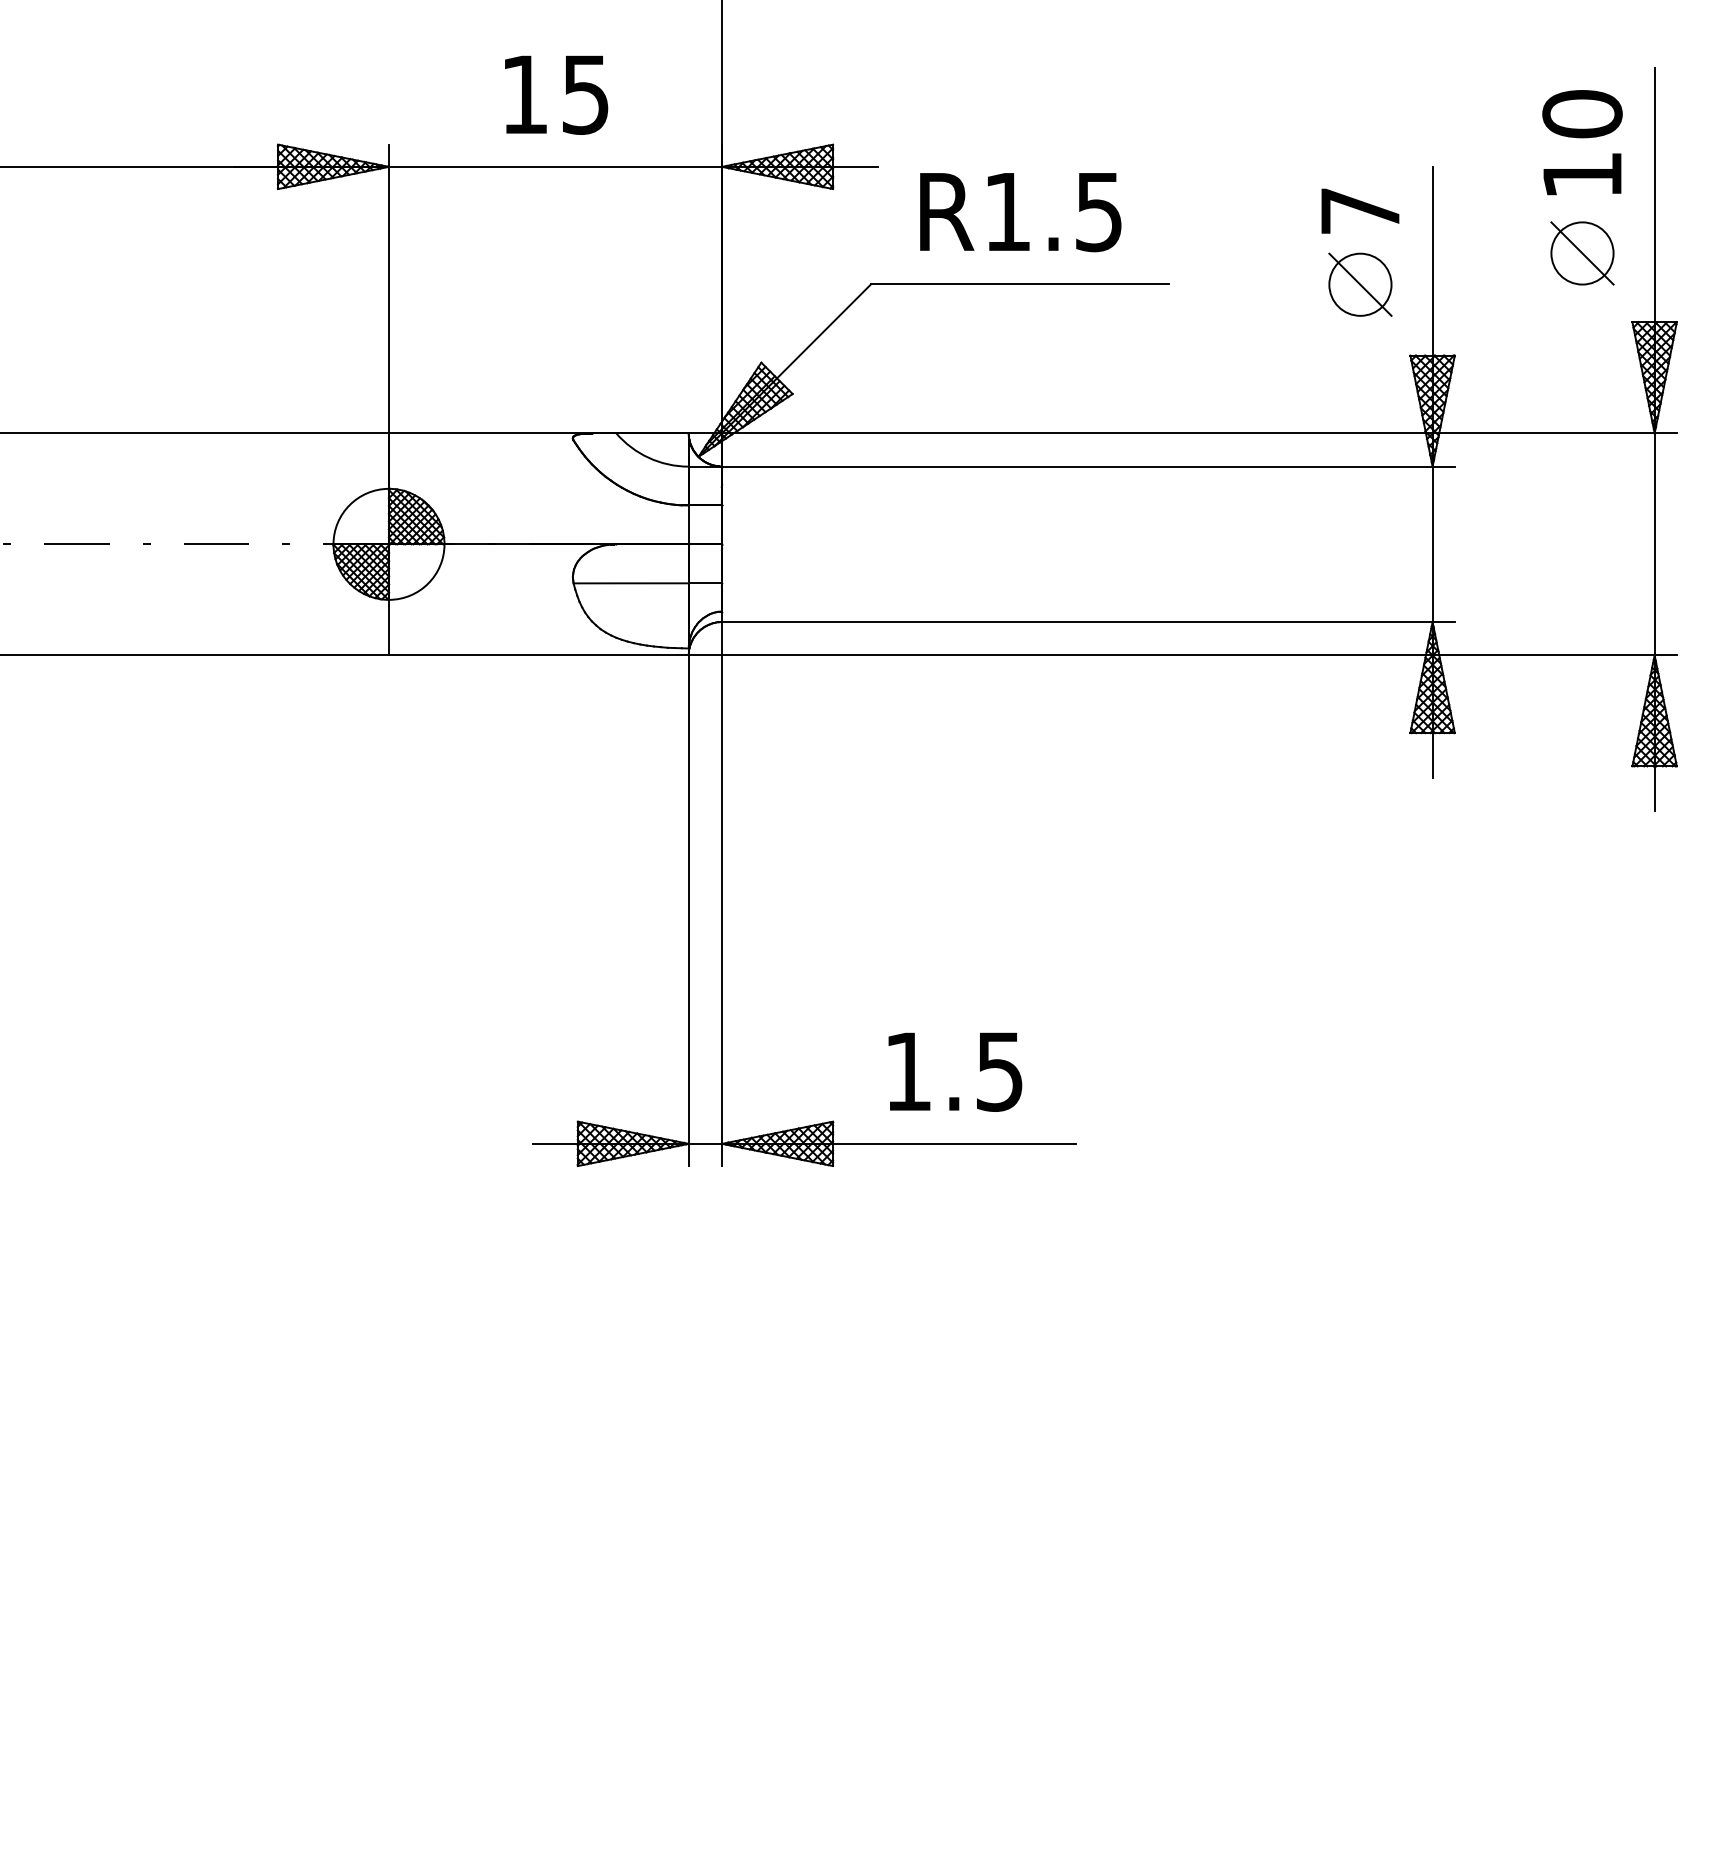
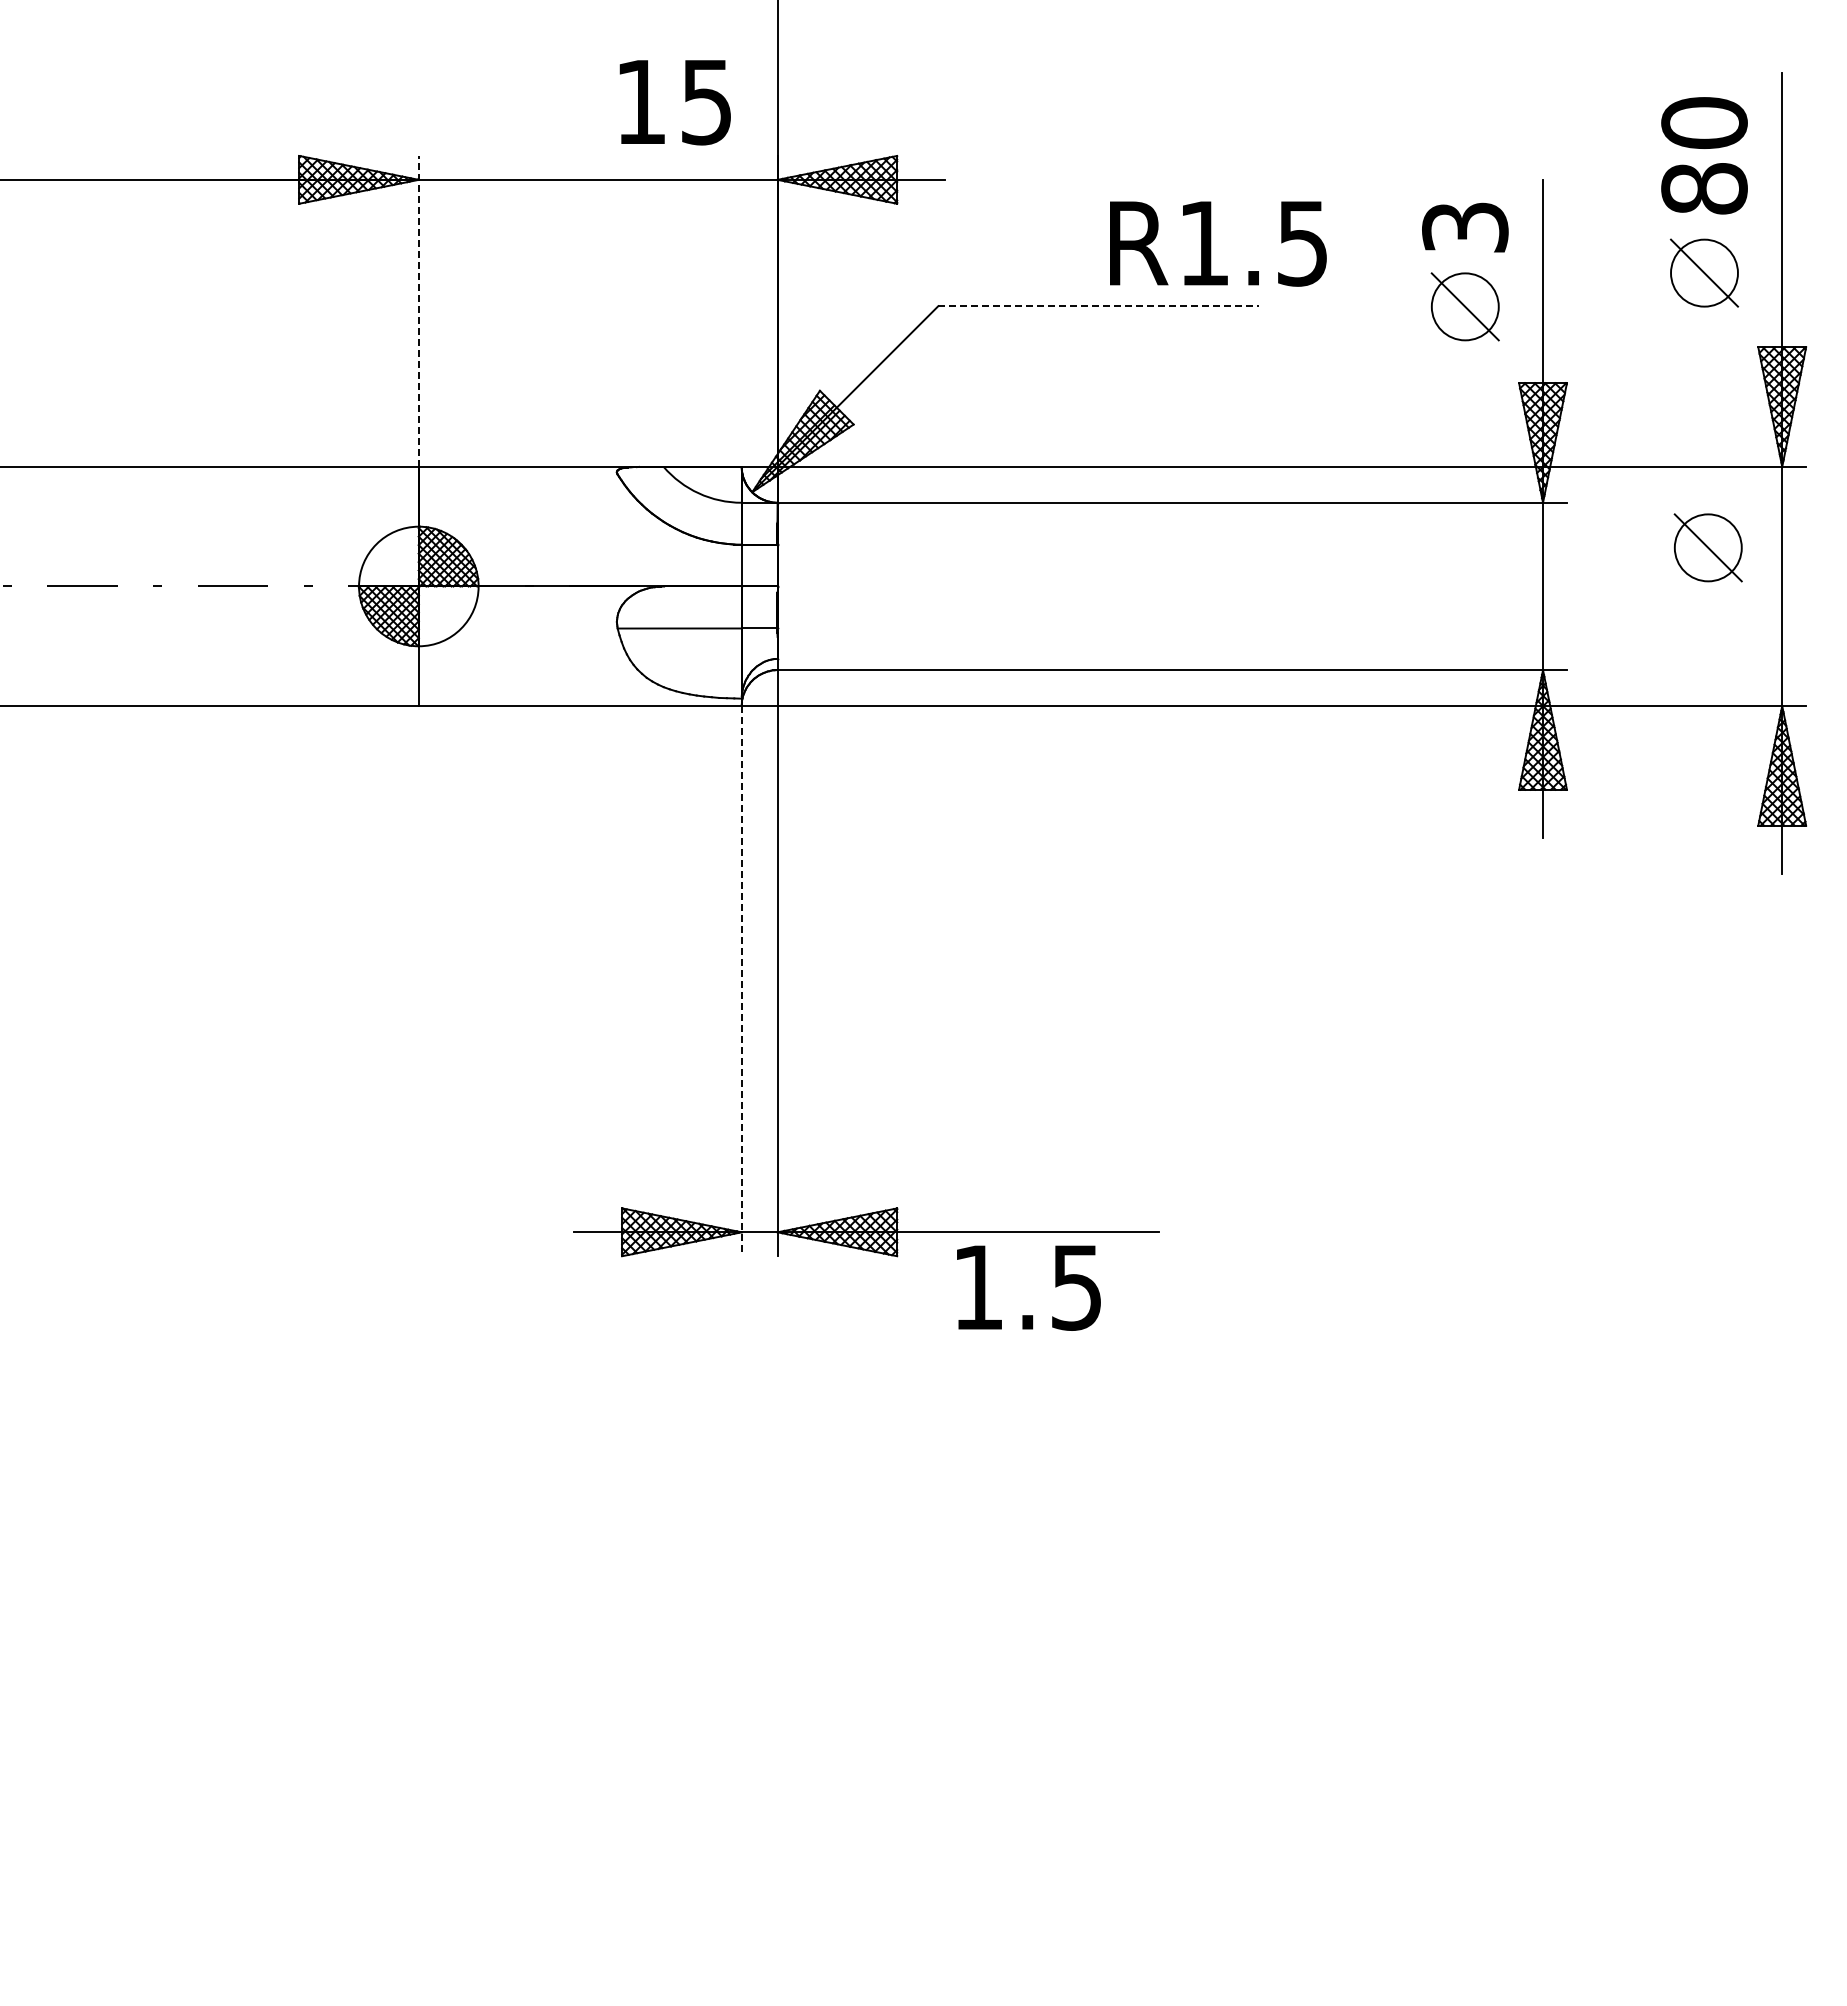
text: (555, 95) -> (674, 102), moved
text: (1582, 174) -> (1704, 188), 10 -> 80
text: (1360, 211) -> (1465, 227), 7 -> 3
text: (1020, 212) -> (1218, 243), moved
line: (1020, 284) -> (1099, 306), solid -> dashed
line: (388, 288) -> (418, 310), solid -> dashed
part: (1585, 508) -> (1707, 547), added
line: (688, 911) -> (741, 981), solid -> dashed
text: (954, 1071) -> (1028, 1287), moved

